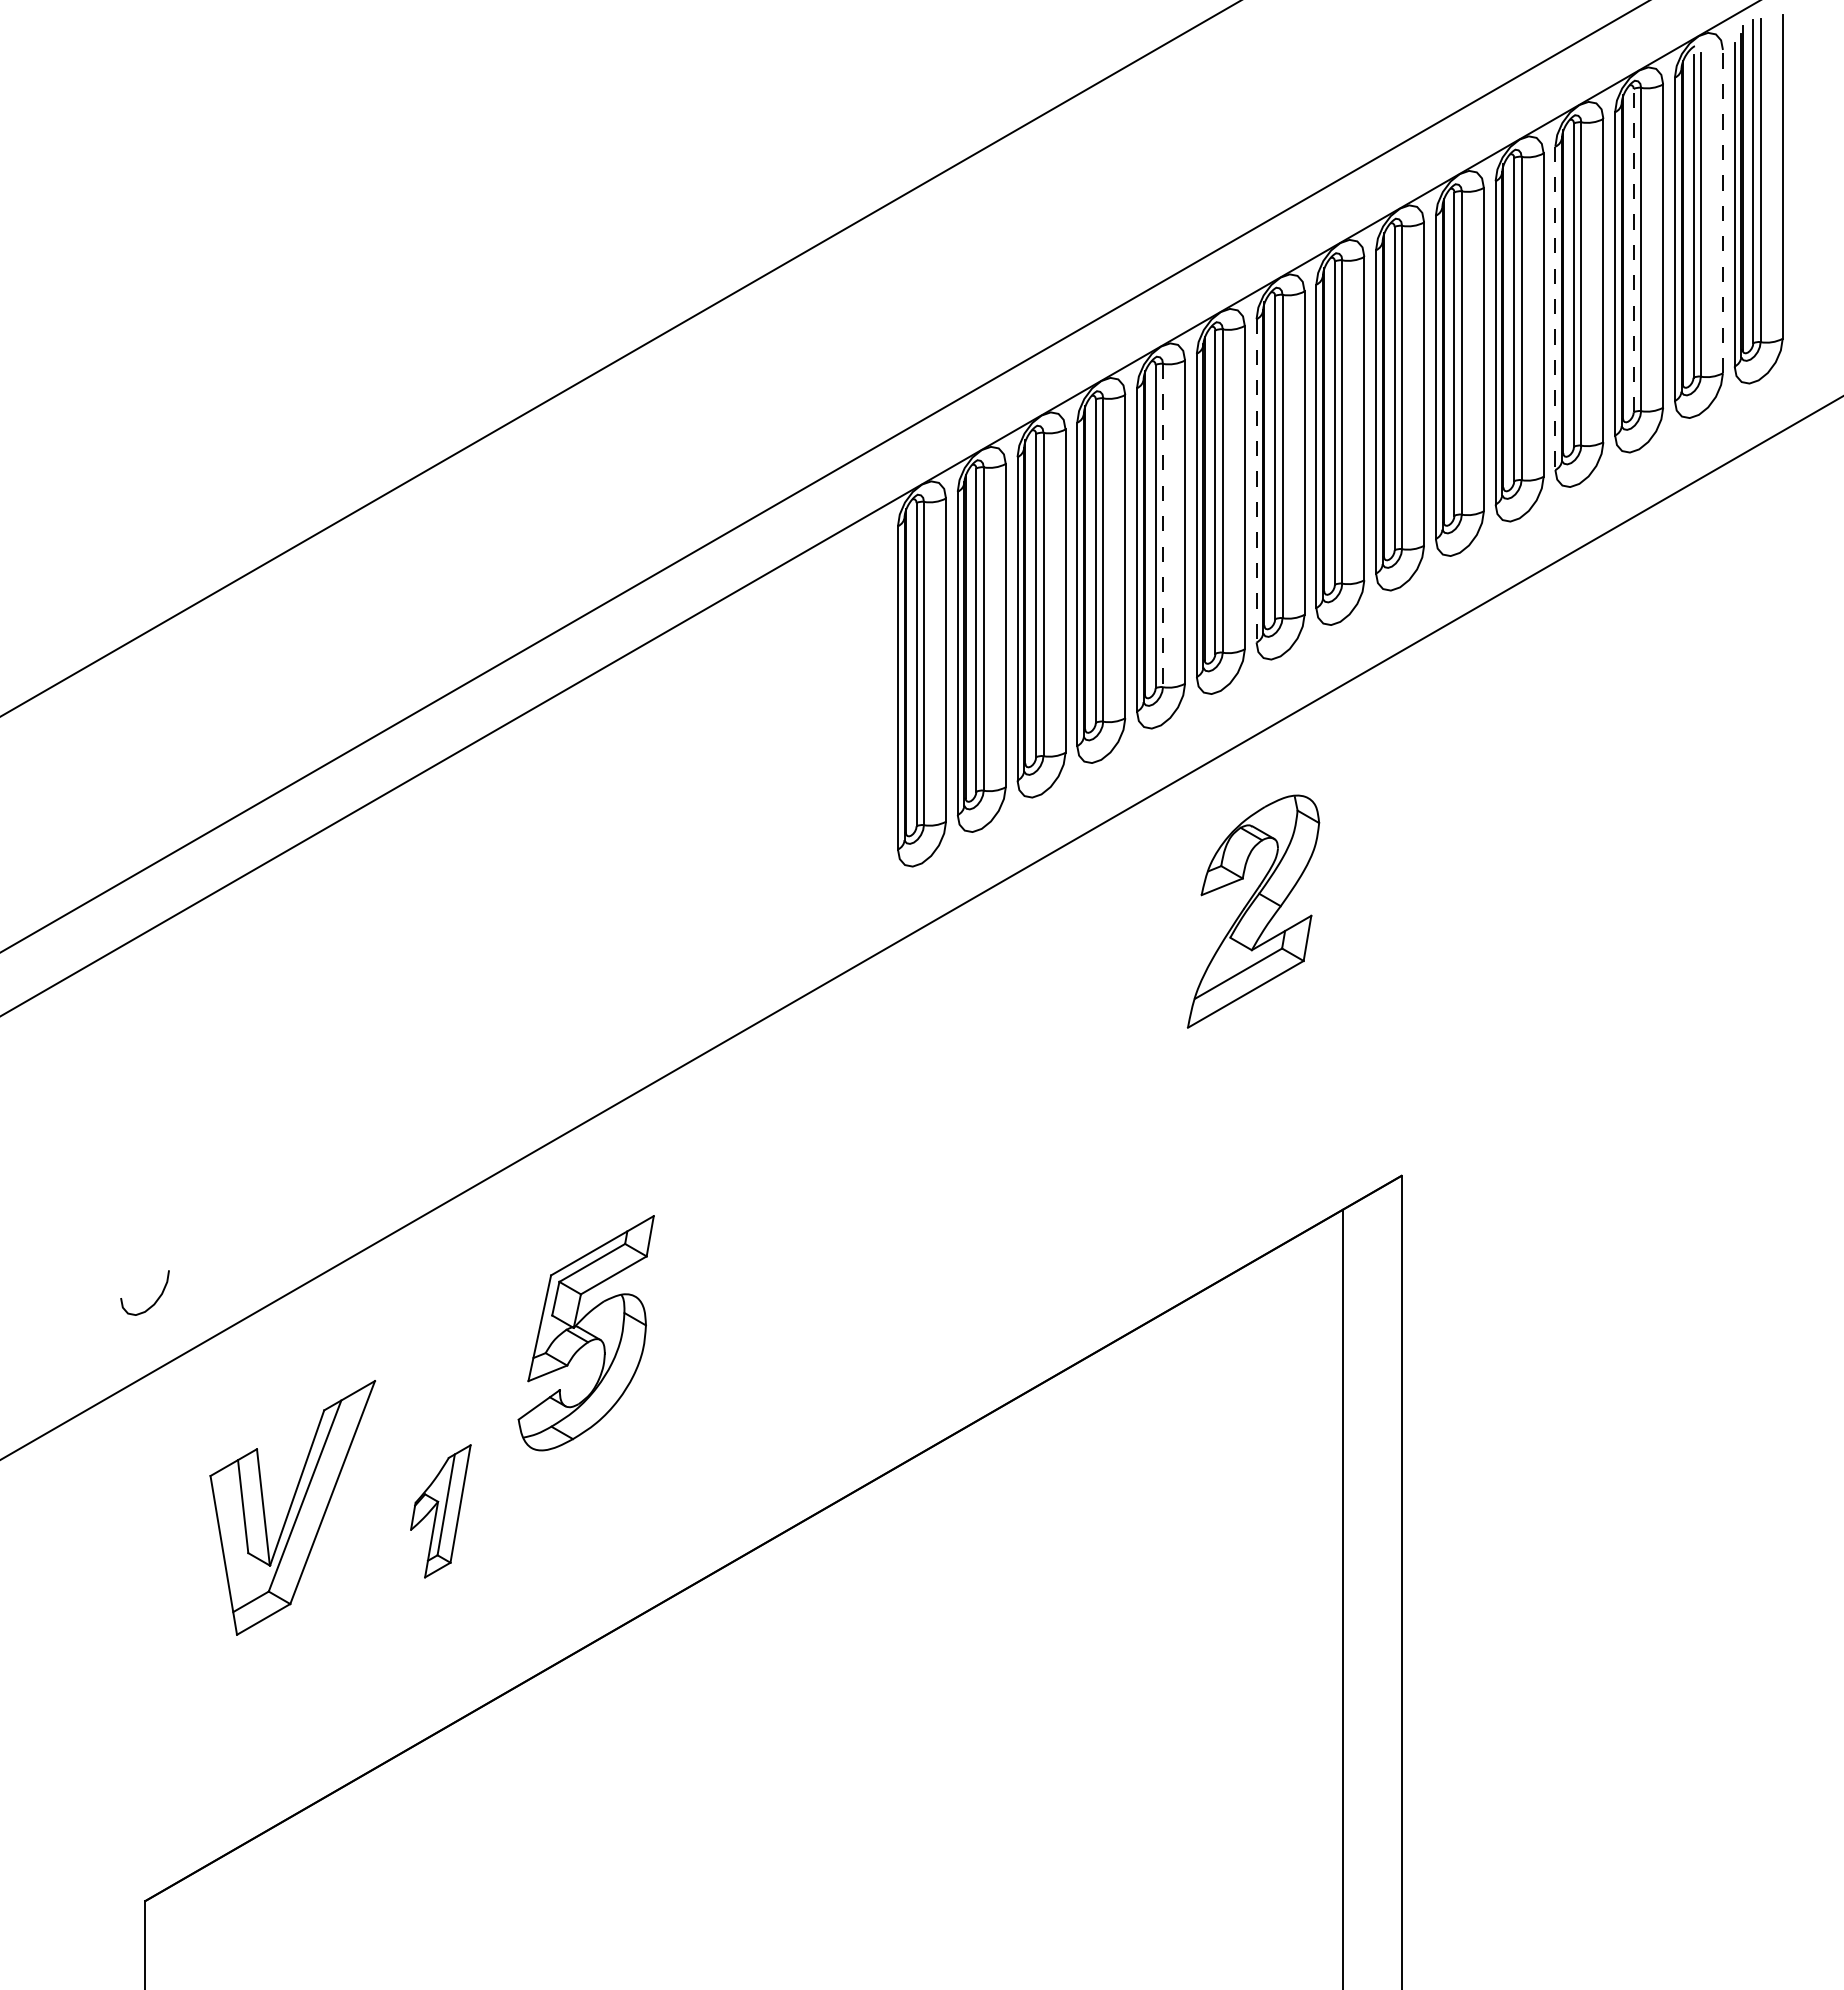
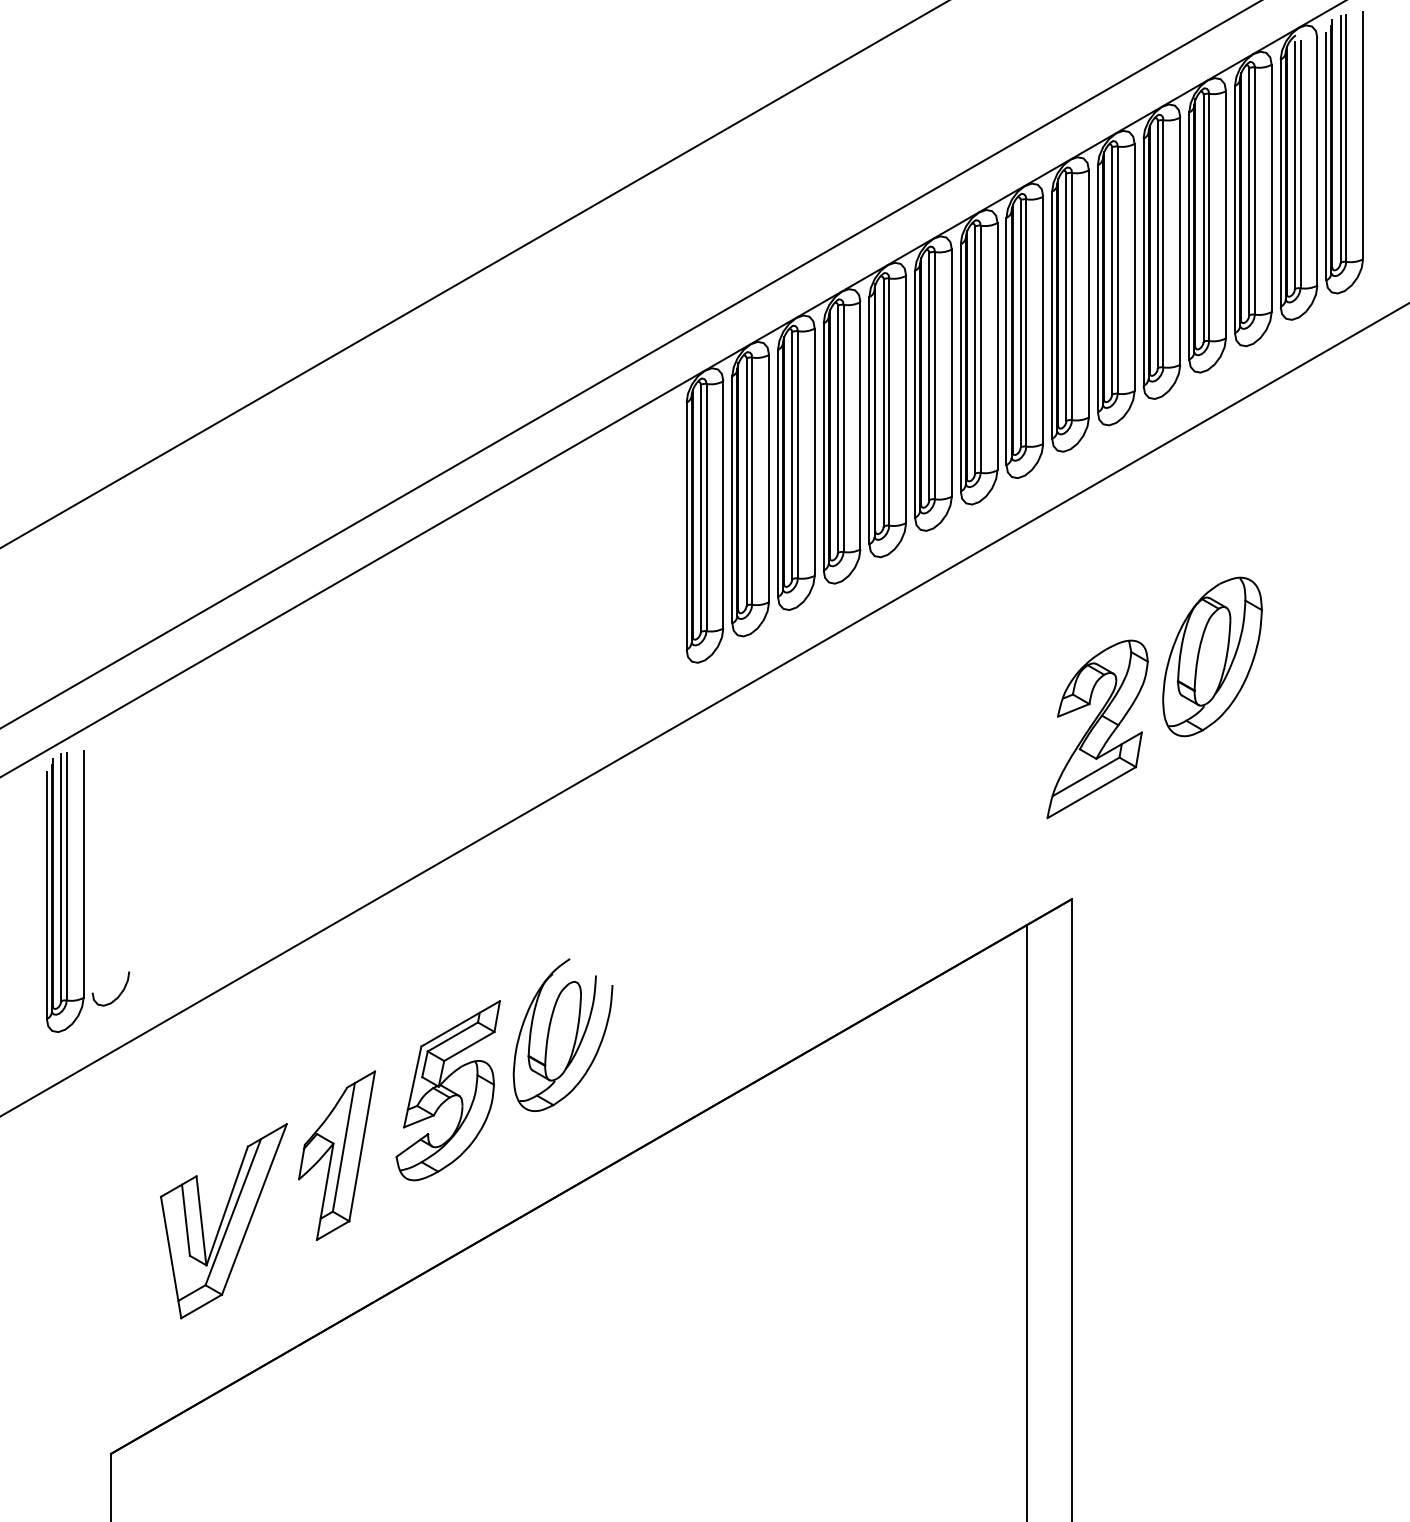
line: (1722, 211) -> (1317, 161), dashed -> solid
line: (1633, 250) -> (1249, 191), dashed -> solid
line: (1555, 308) -> (1189, 236), dashed -> solid
line: (1256, 480) -> (960, 367), dashed -> solid
line: (1163, 525) -> (889, 402), dashed -> solid
part: (1585, 858) -> (1212, 656), added
part: (1253, 911) -> (1097, 729), moved
part: (85, 1165) -> (65, 891), added
part: (585, 1333) -> (447, 1090), moved
part: (735, 1353) -> (562, 1035), added
part: (292, 1507) -> (223, 1220), moved
part: (440, 1511) -> (336, 1155), size x1.67

